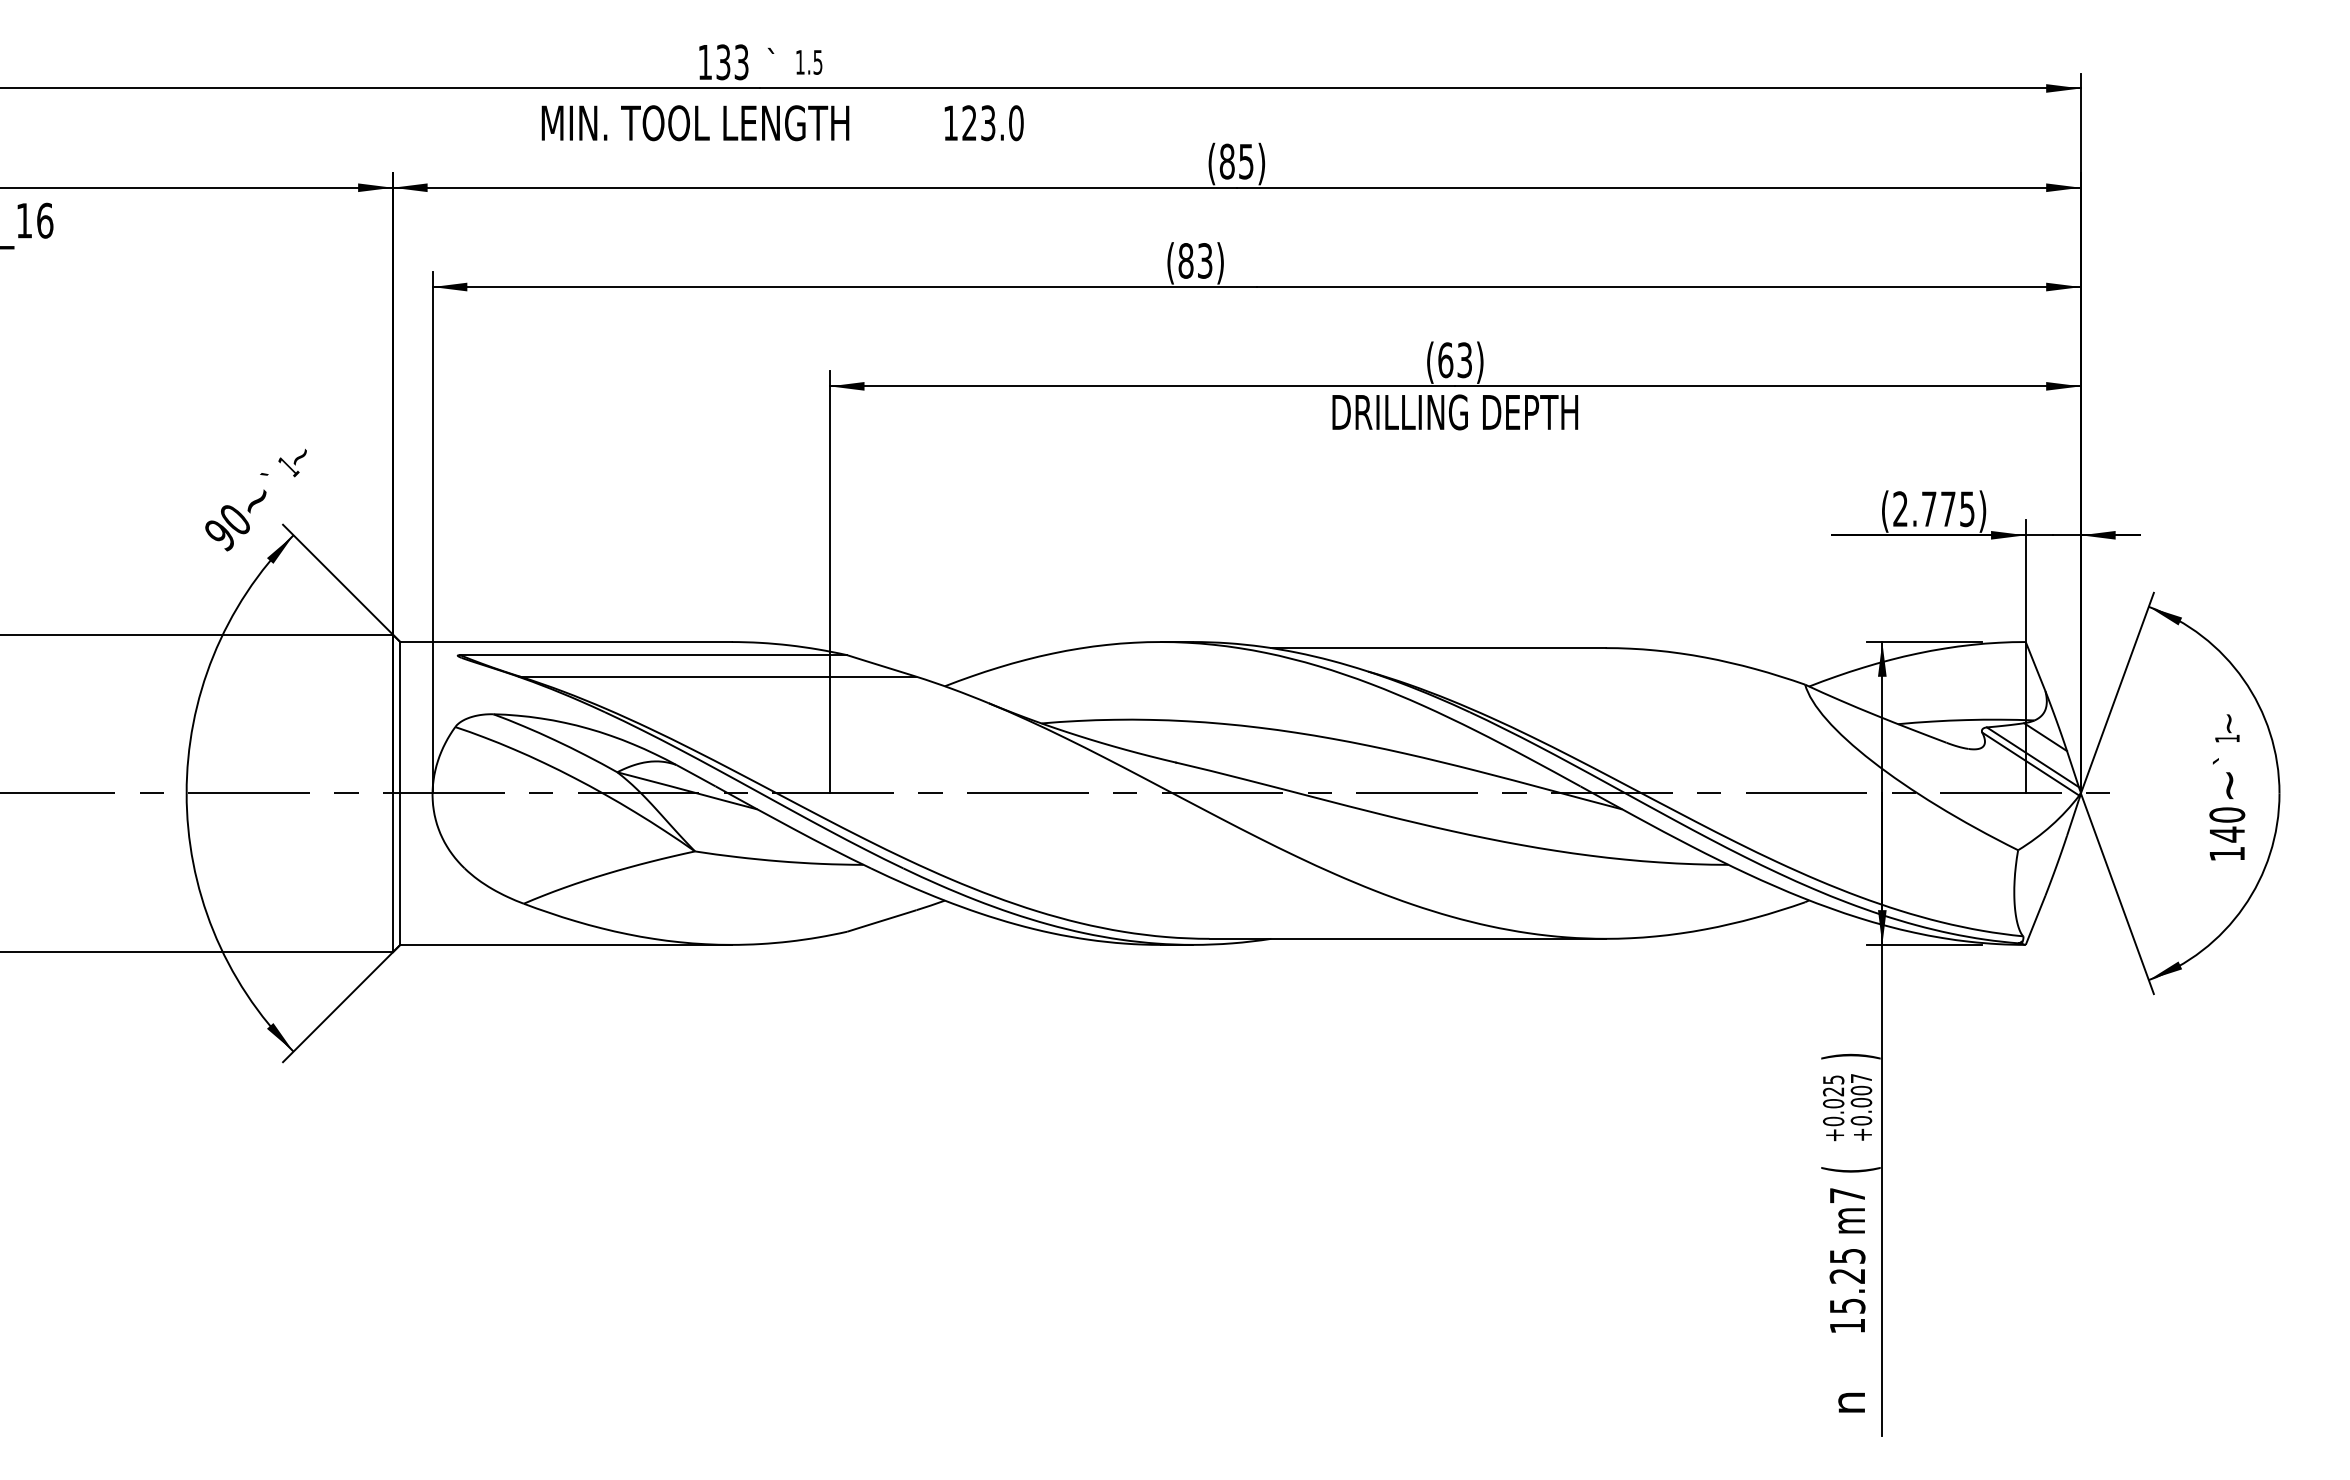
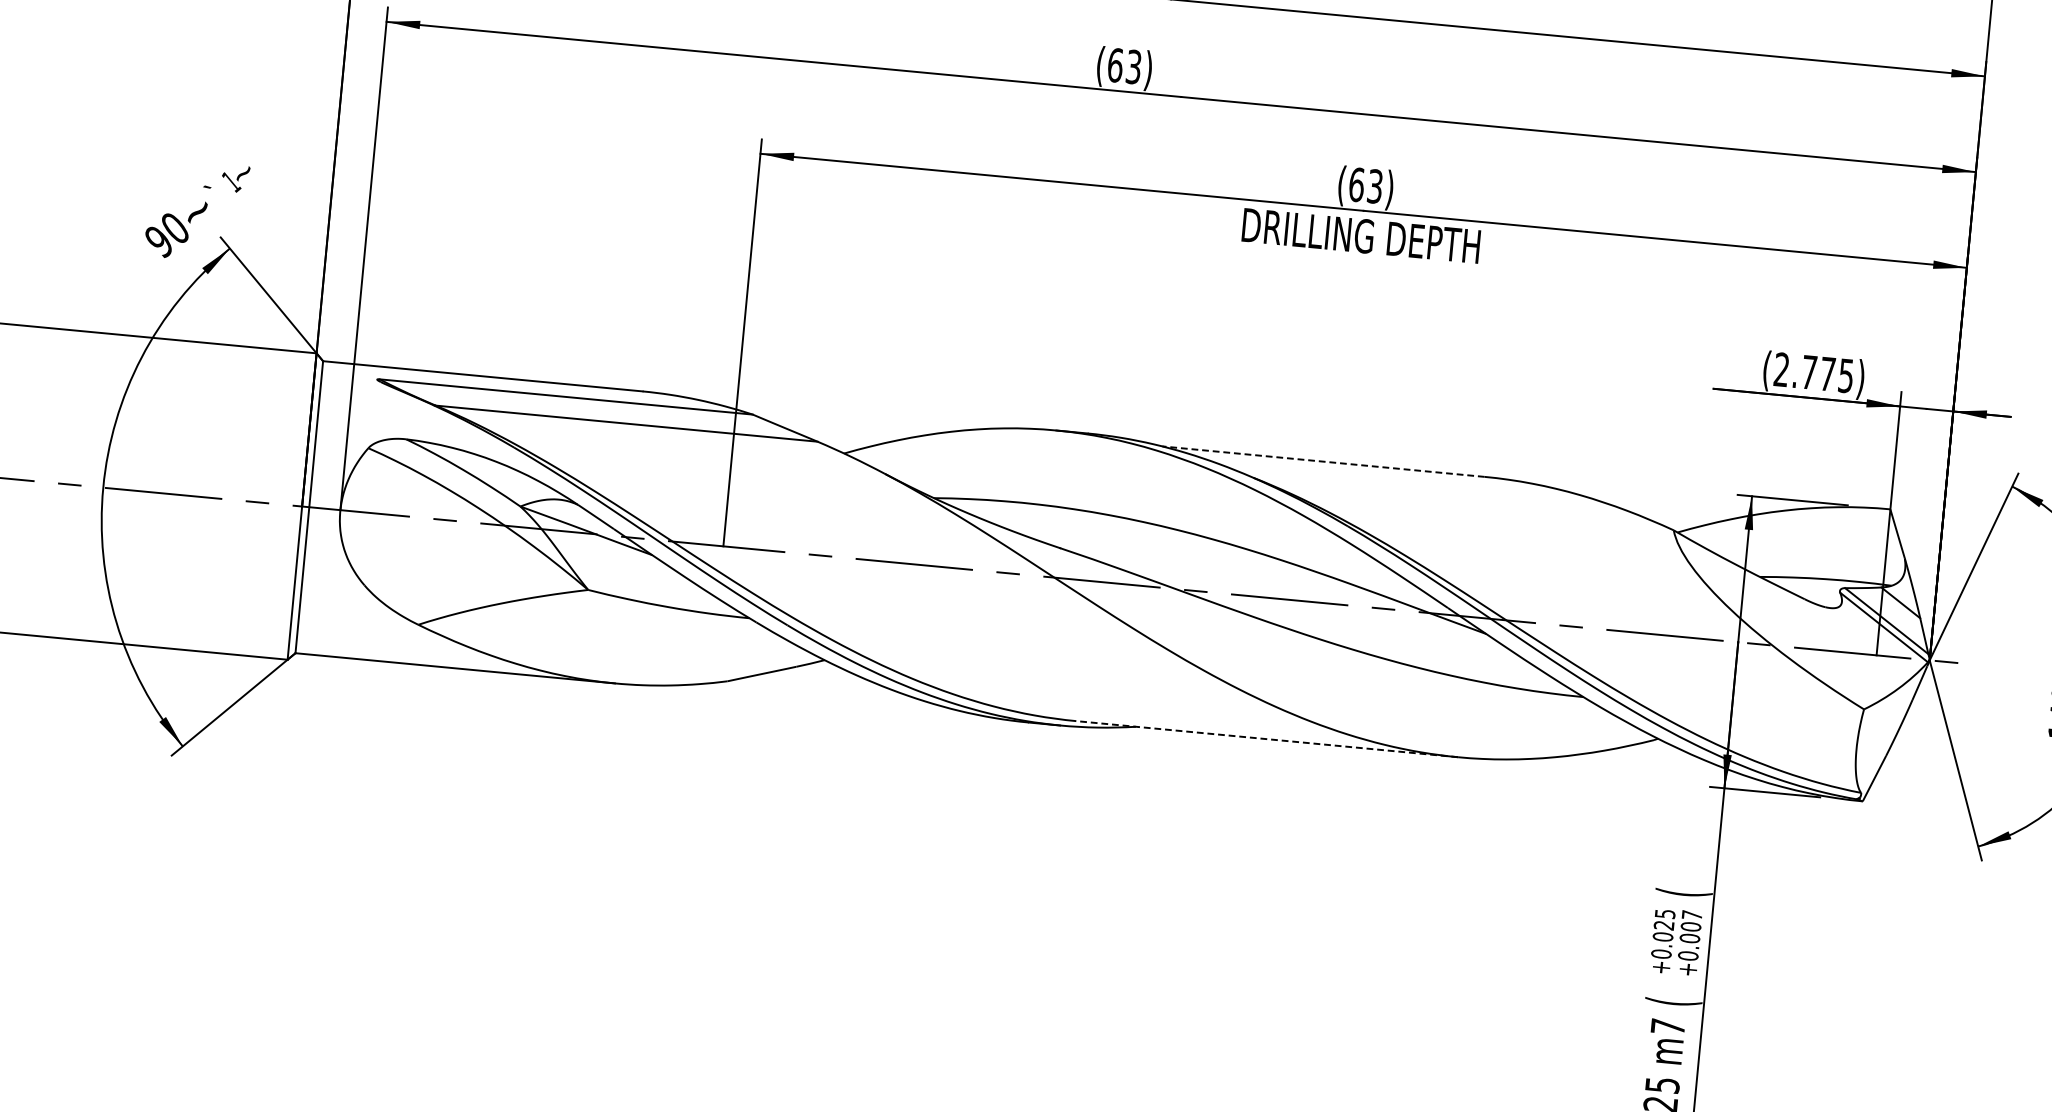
text: (1185, 260) -> (1114, 64), (83) -> (63)
line: (1437, 648) -> (1322, 461), solid -> dashed
line: (1407, 938) -> (1267, 738), solid -> dashed
text: (1850, 1056) -> (1683, 893), ) -> (

